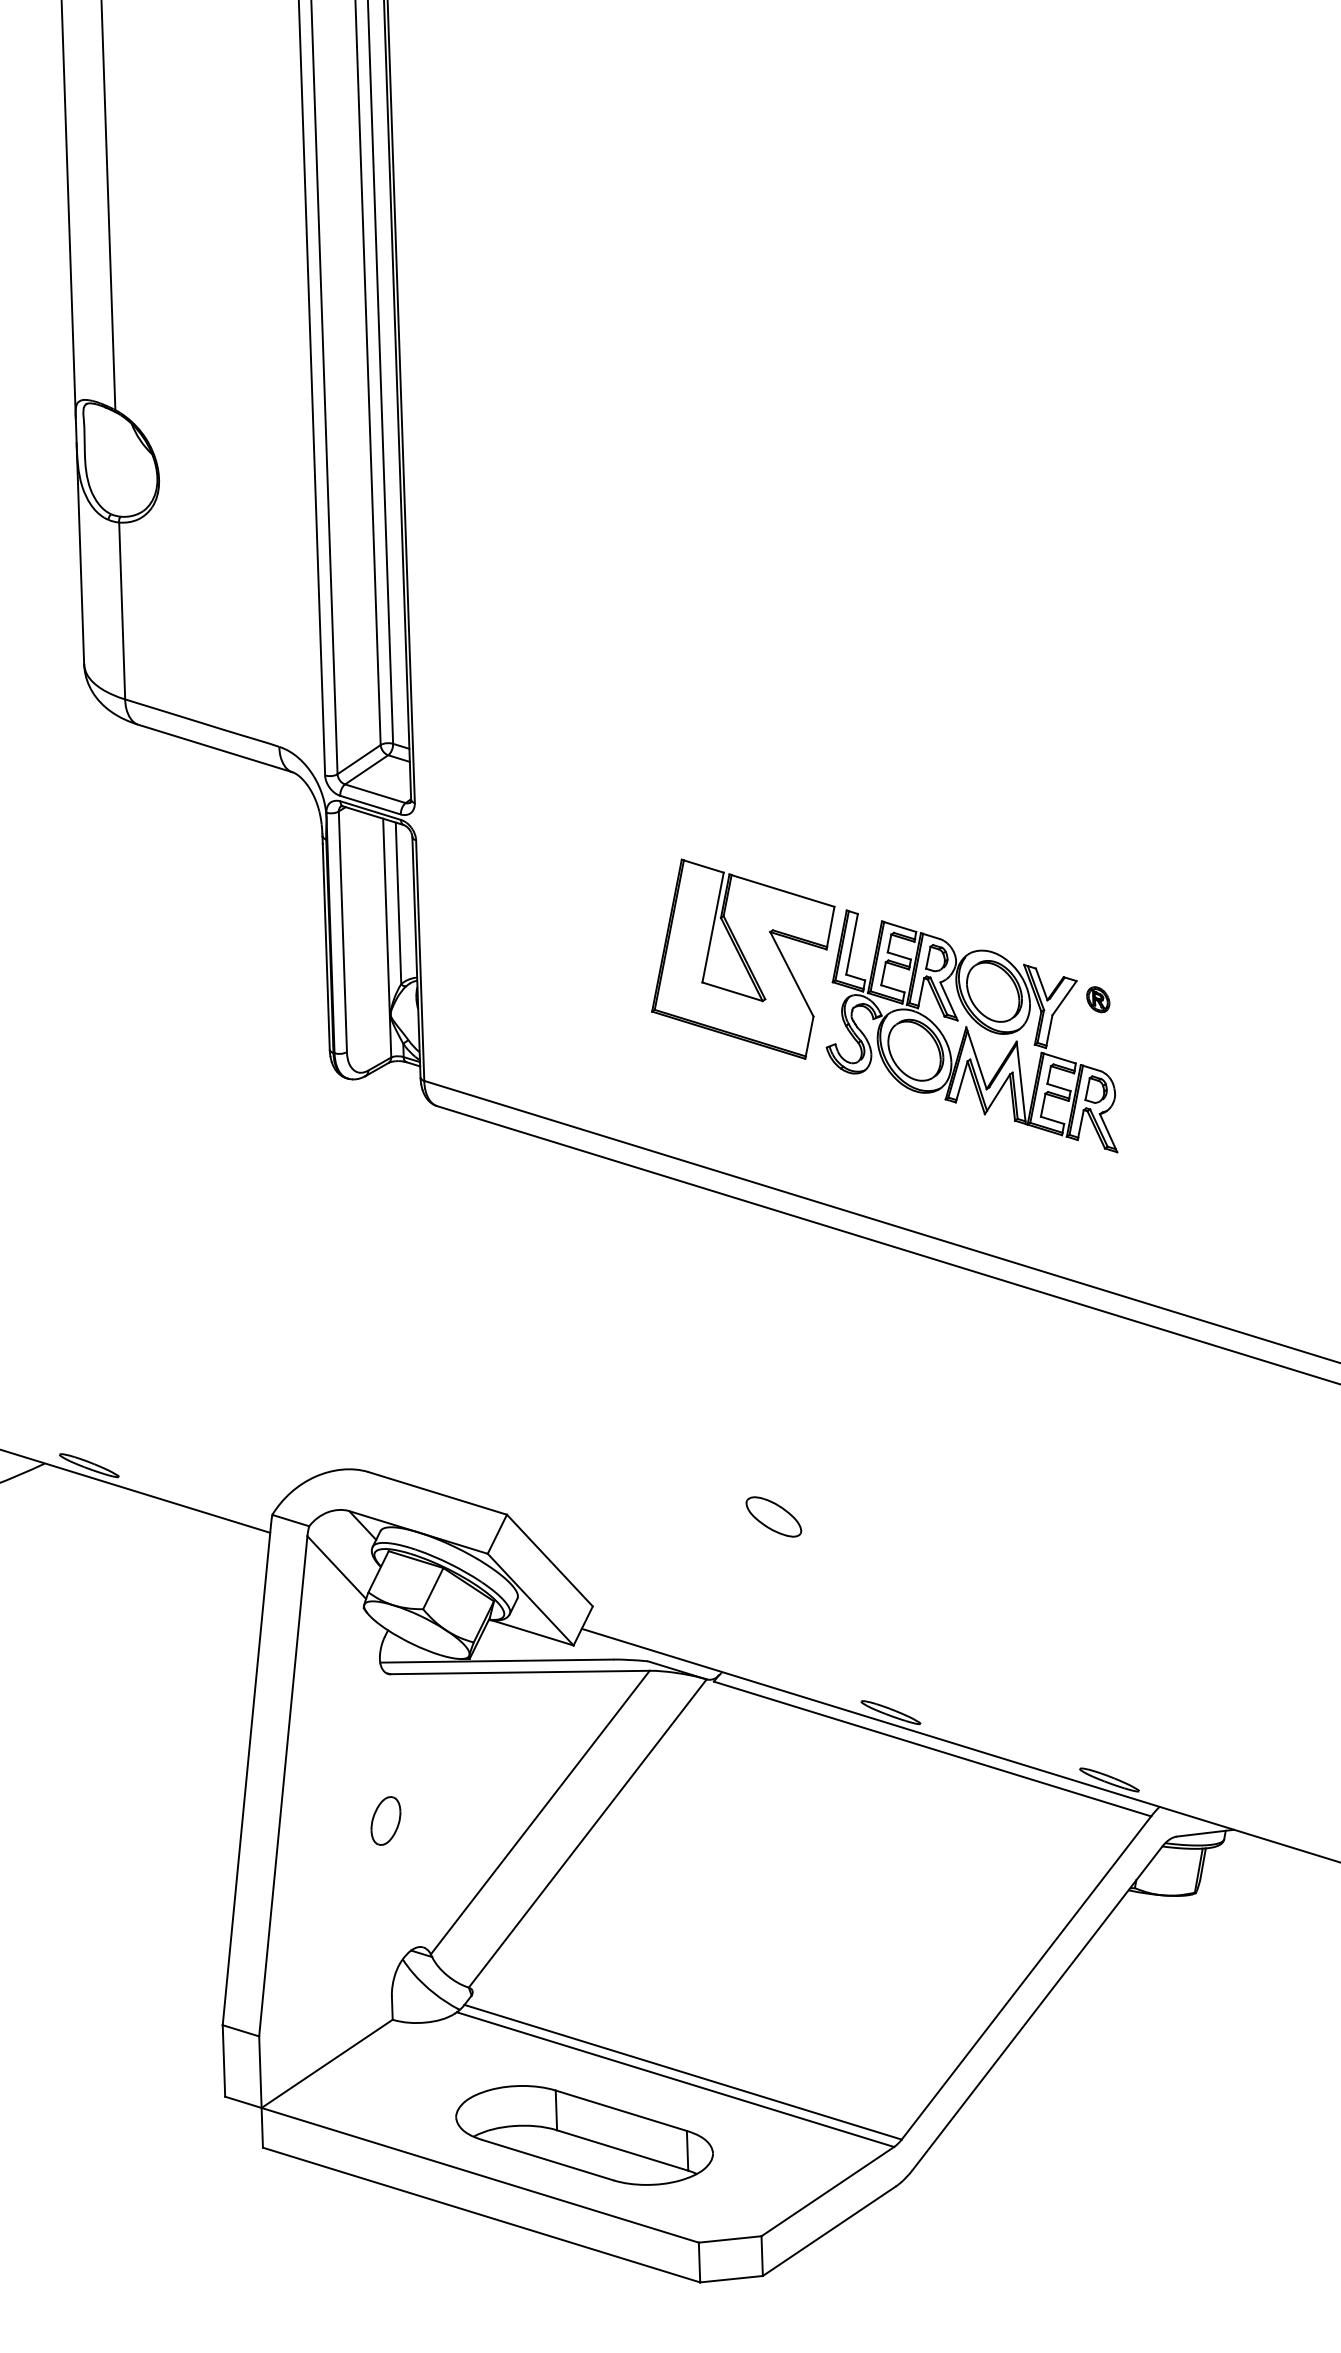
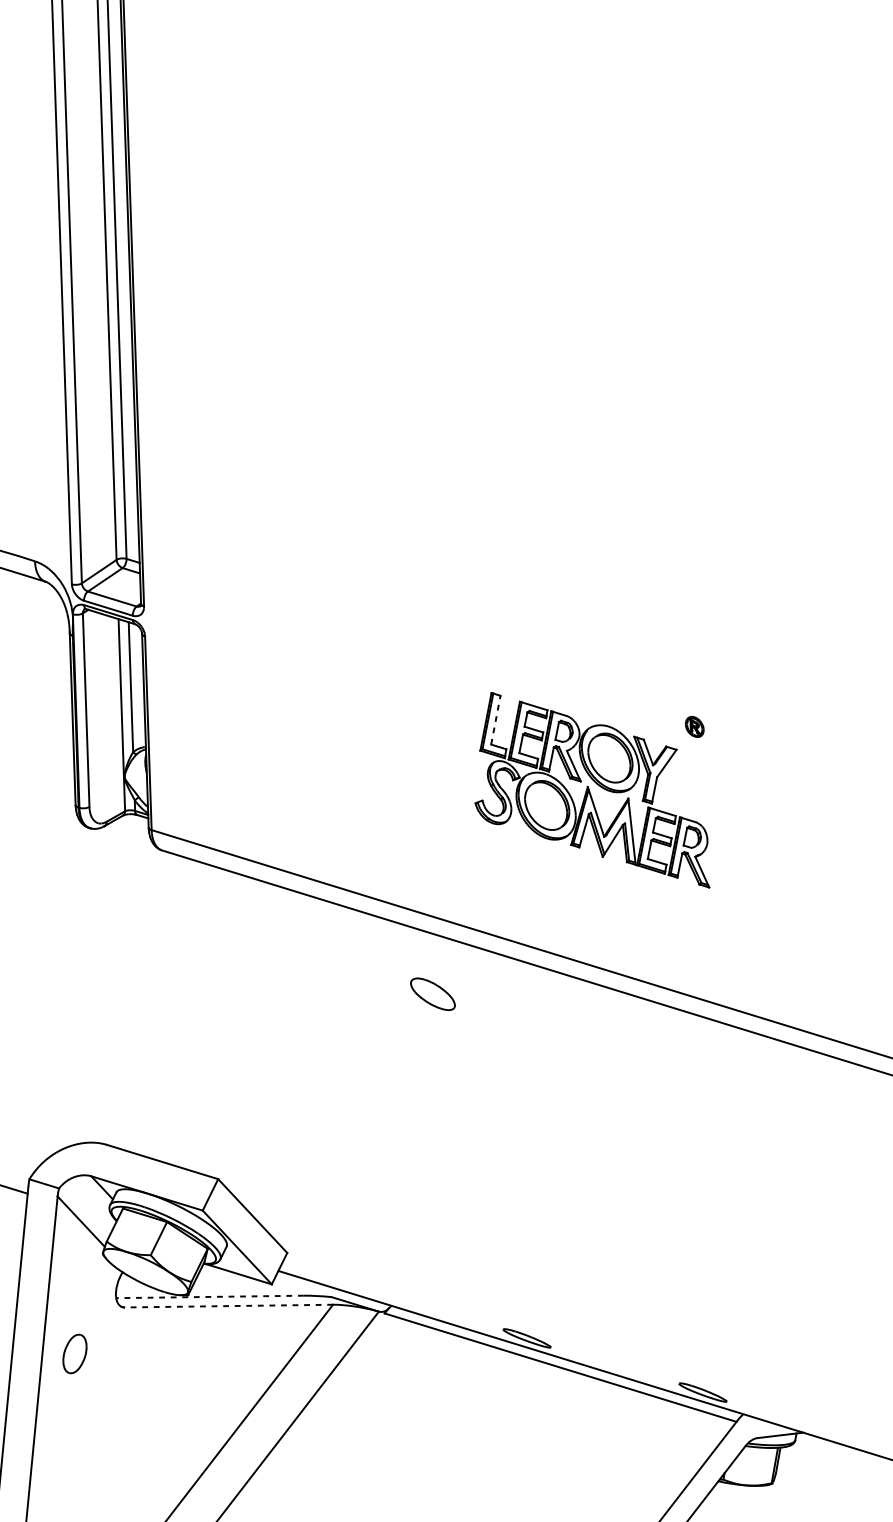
line: (852, 944) -> (496, 720), solid -> dashed
part: (743, 958) -> (408, 731), removed
part: (1098, 999) -> (694, 726), moved
part: (773, 1516) -> (432, 993), moved
line: (496, 1661) -> (209, 1297), solid -> dashed
line: (519, 1672) -> (228, 1306), solid -> dashed
part: (385, 1820) -> (74, 1353), moved

